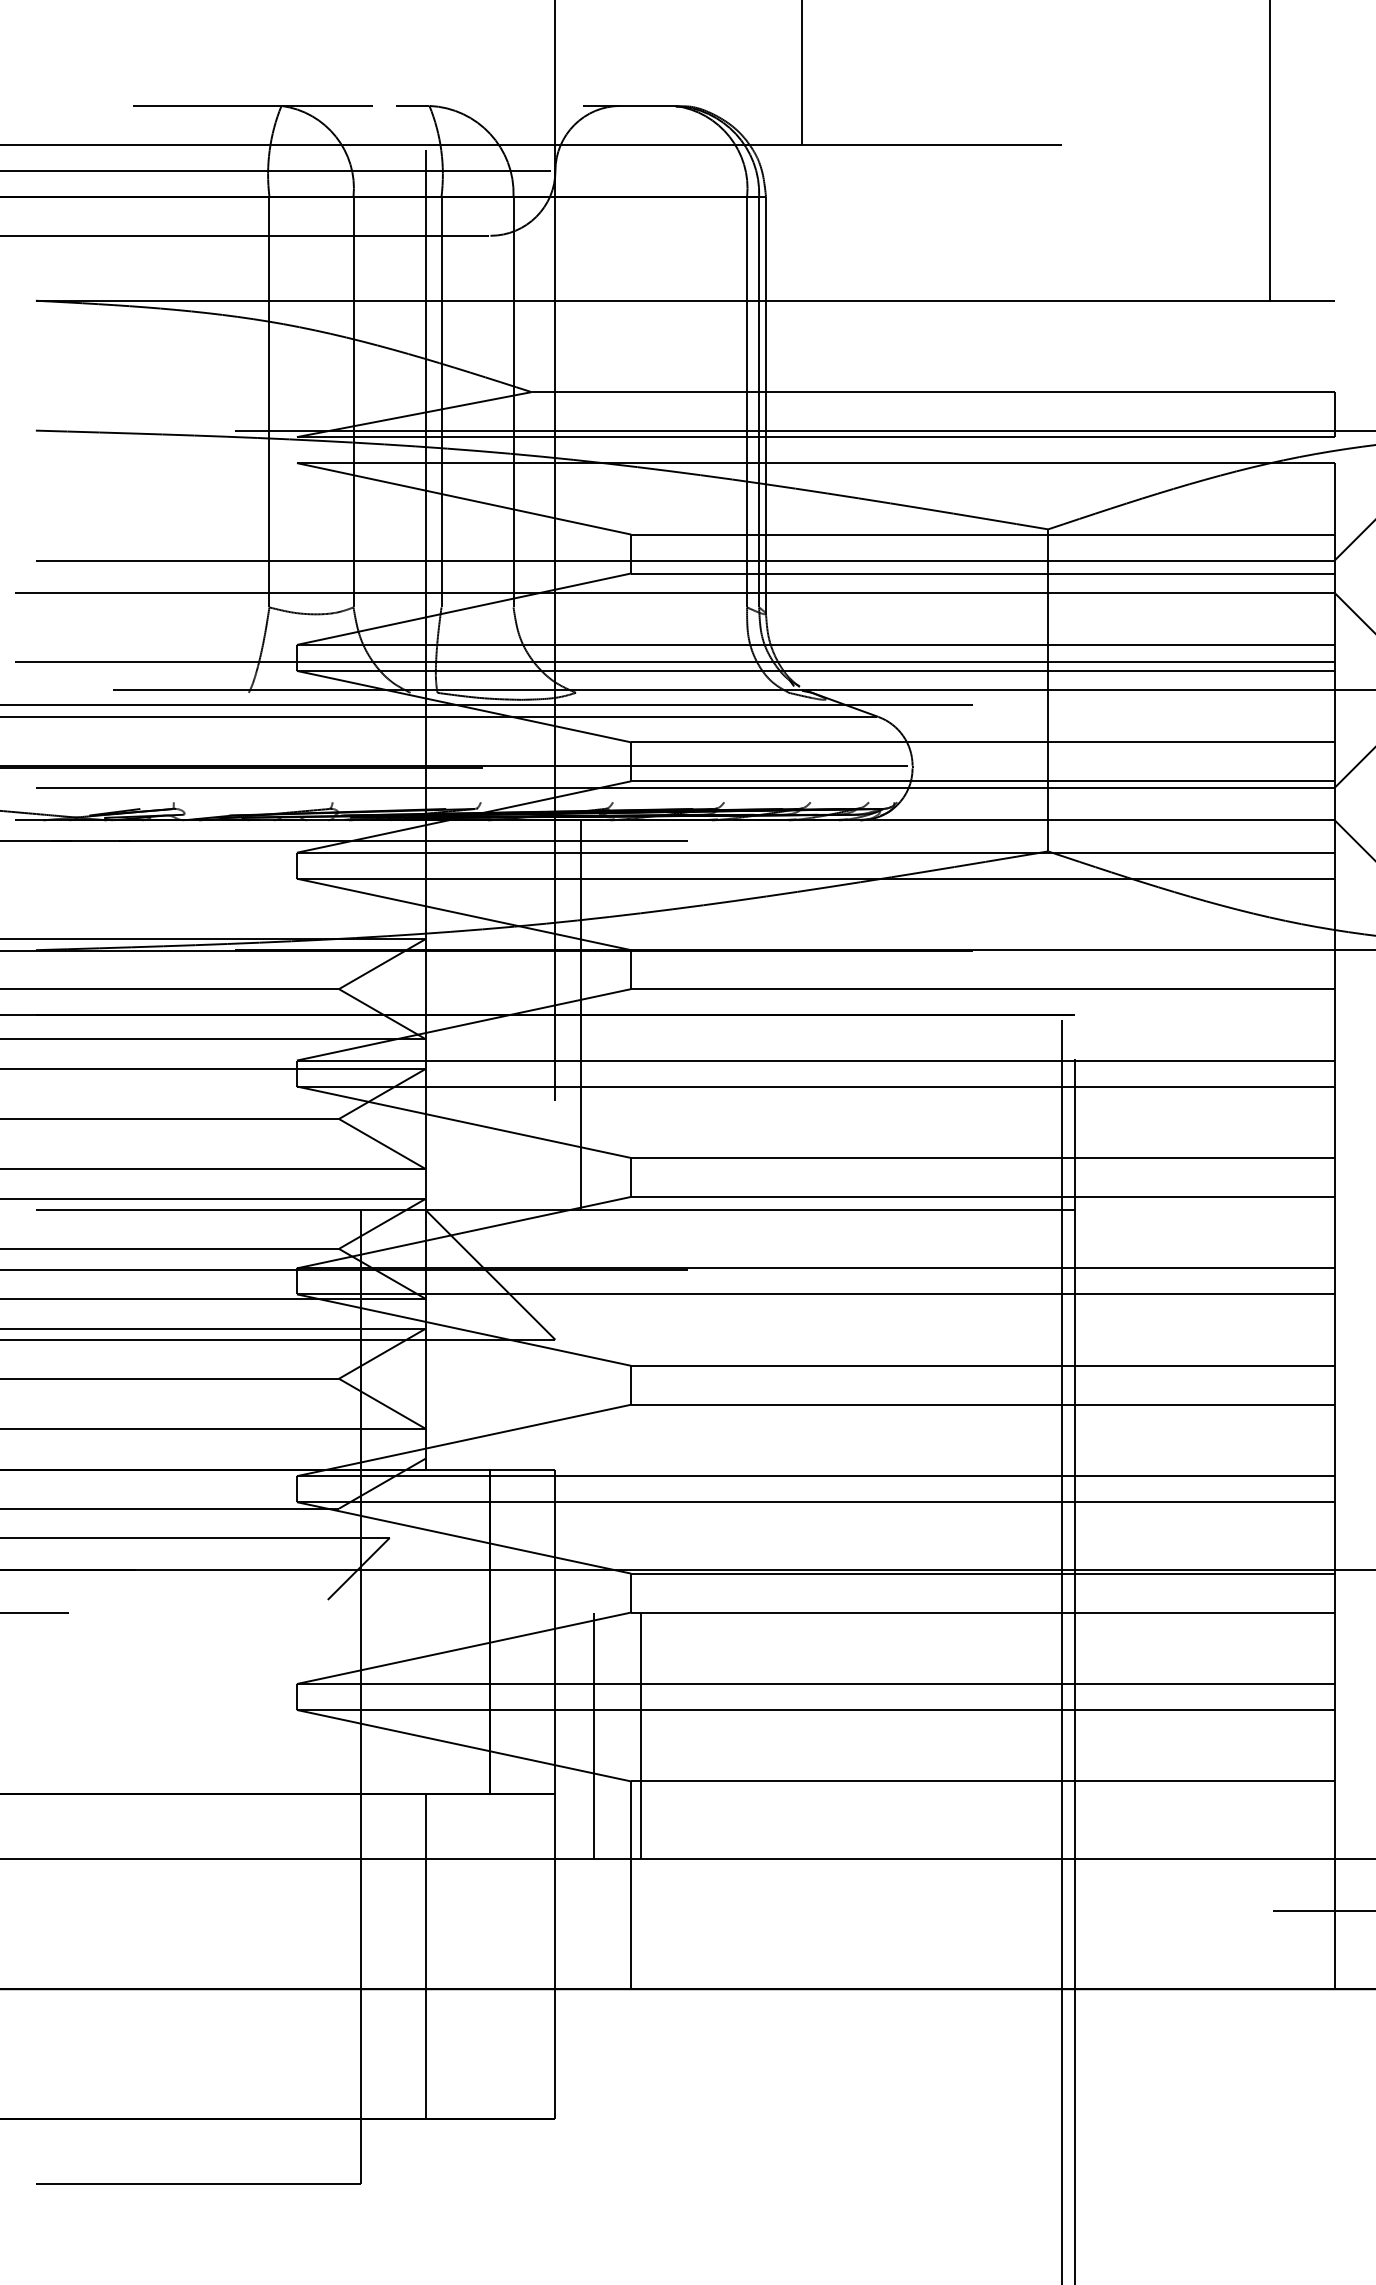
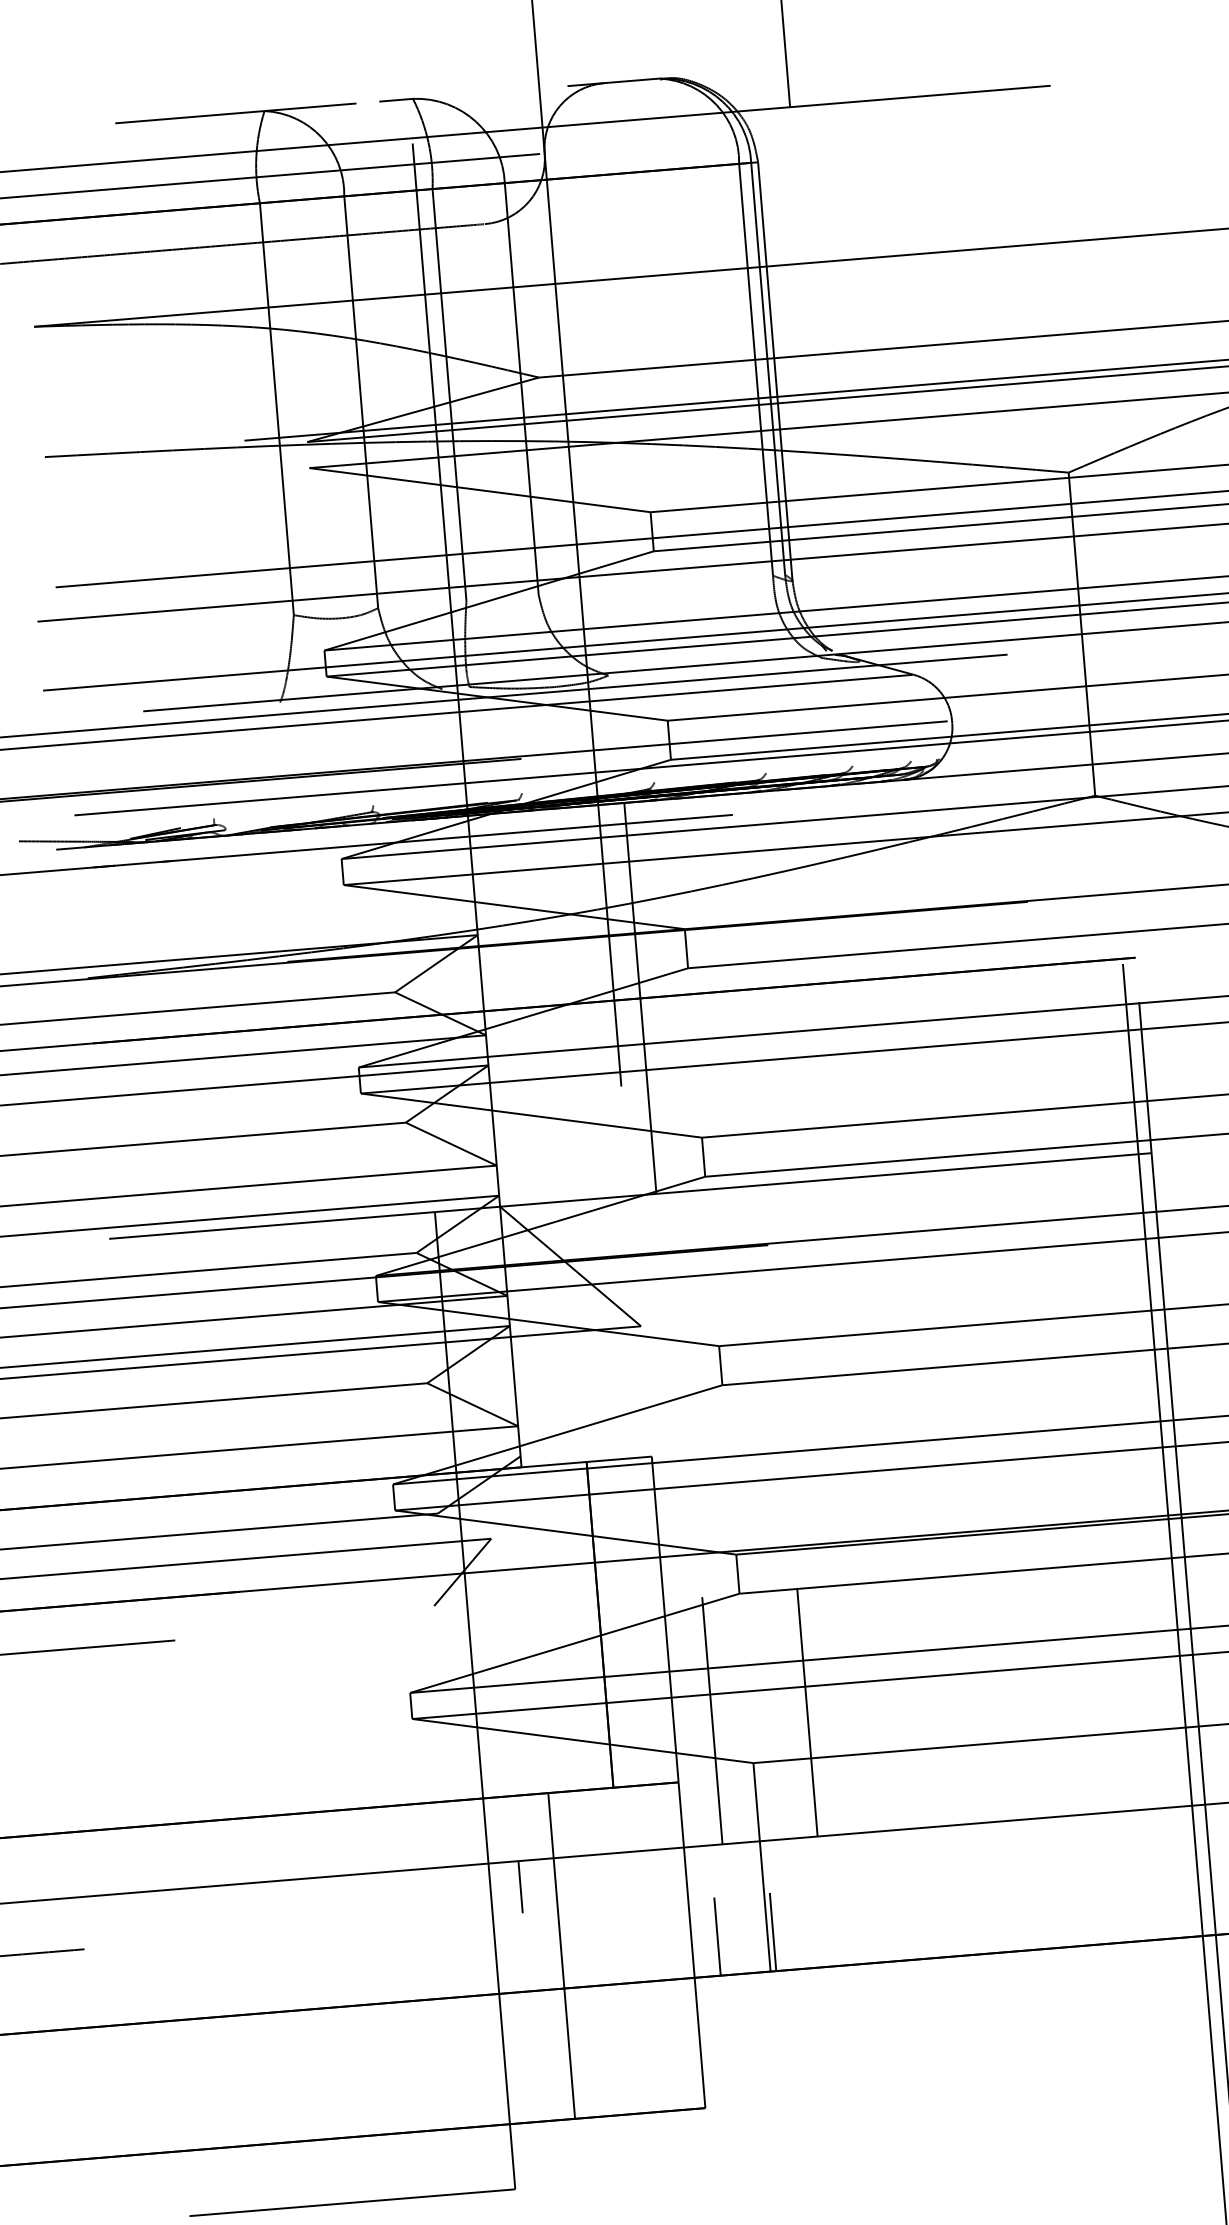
line: (640, 1735) -> (807, 1712), moved
line: (390, 1885) -> (520, 1887), added
line: (581, 1950) -> (717, 1936), added
line: (636, 1950) -> (772, 1932), added

